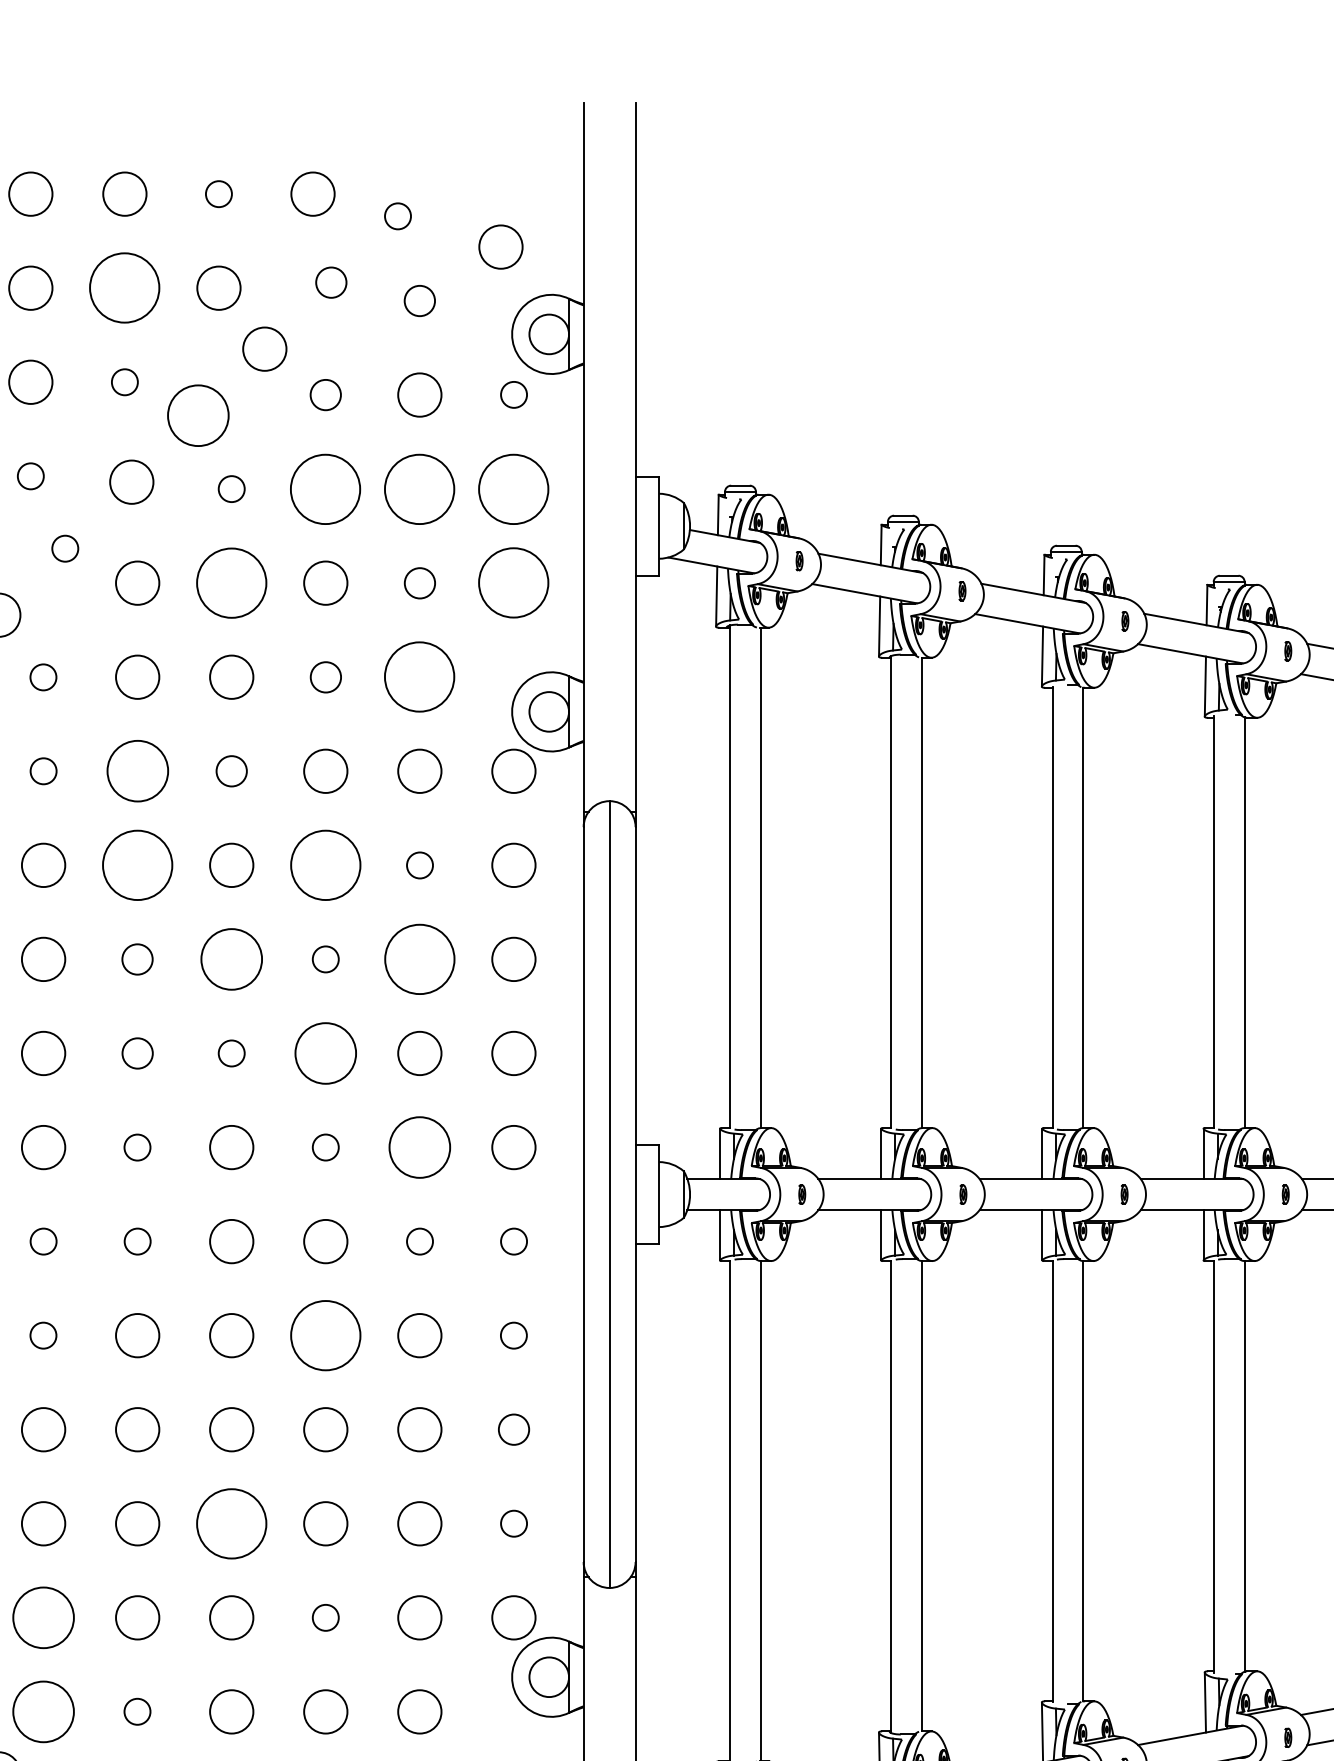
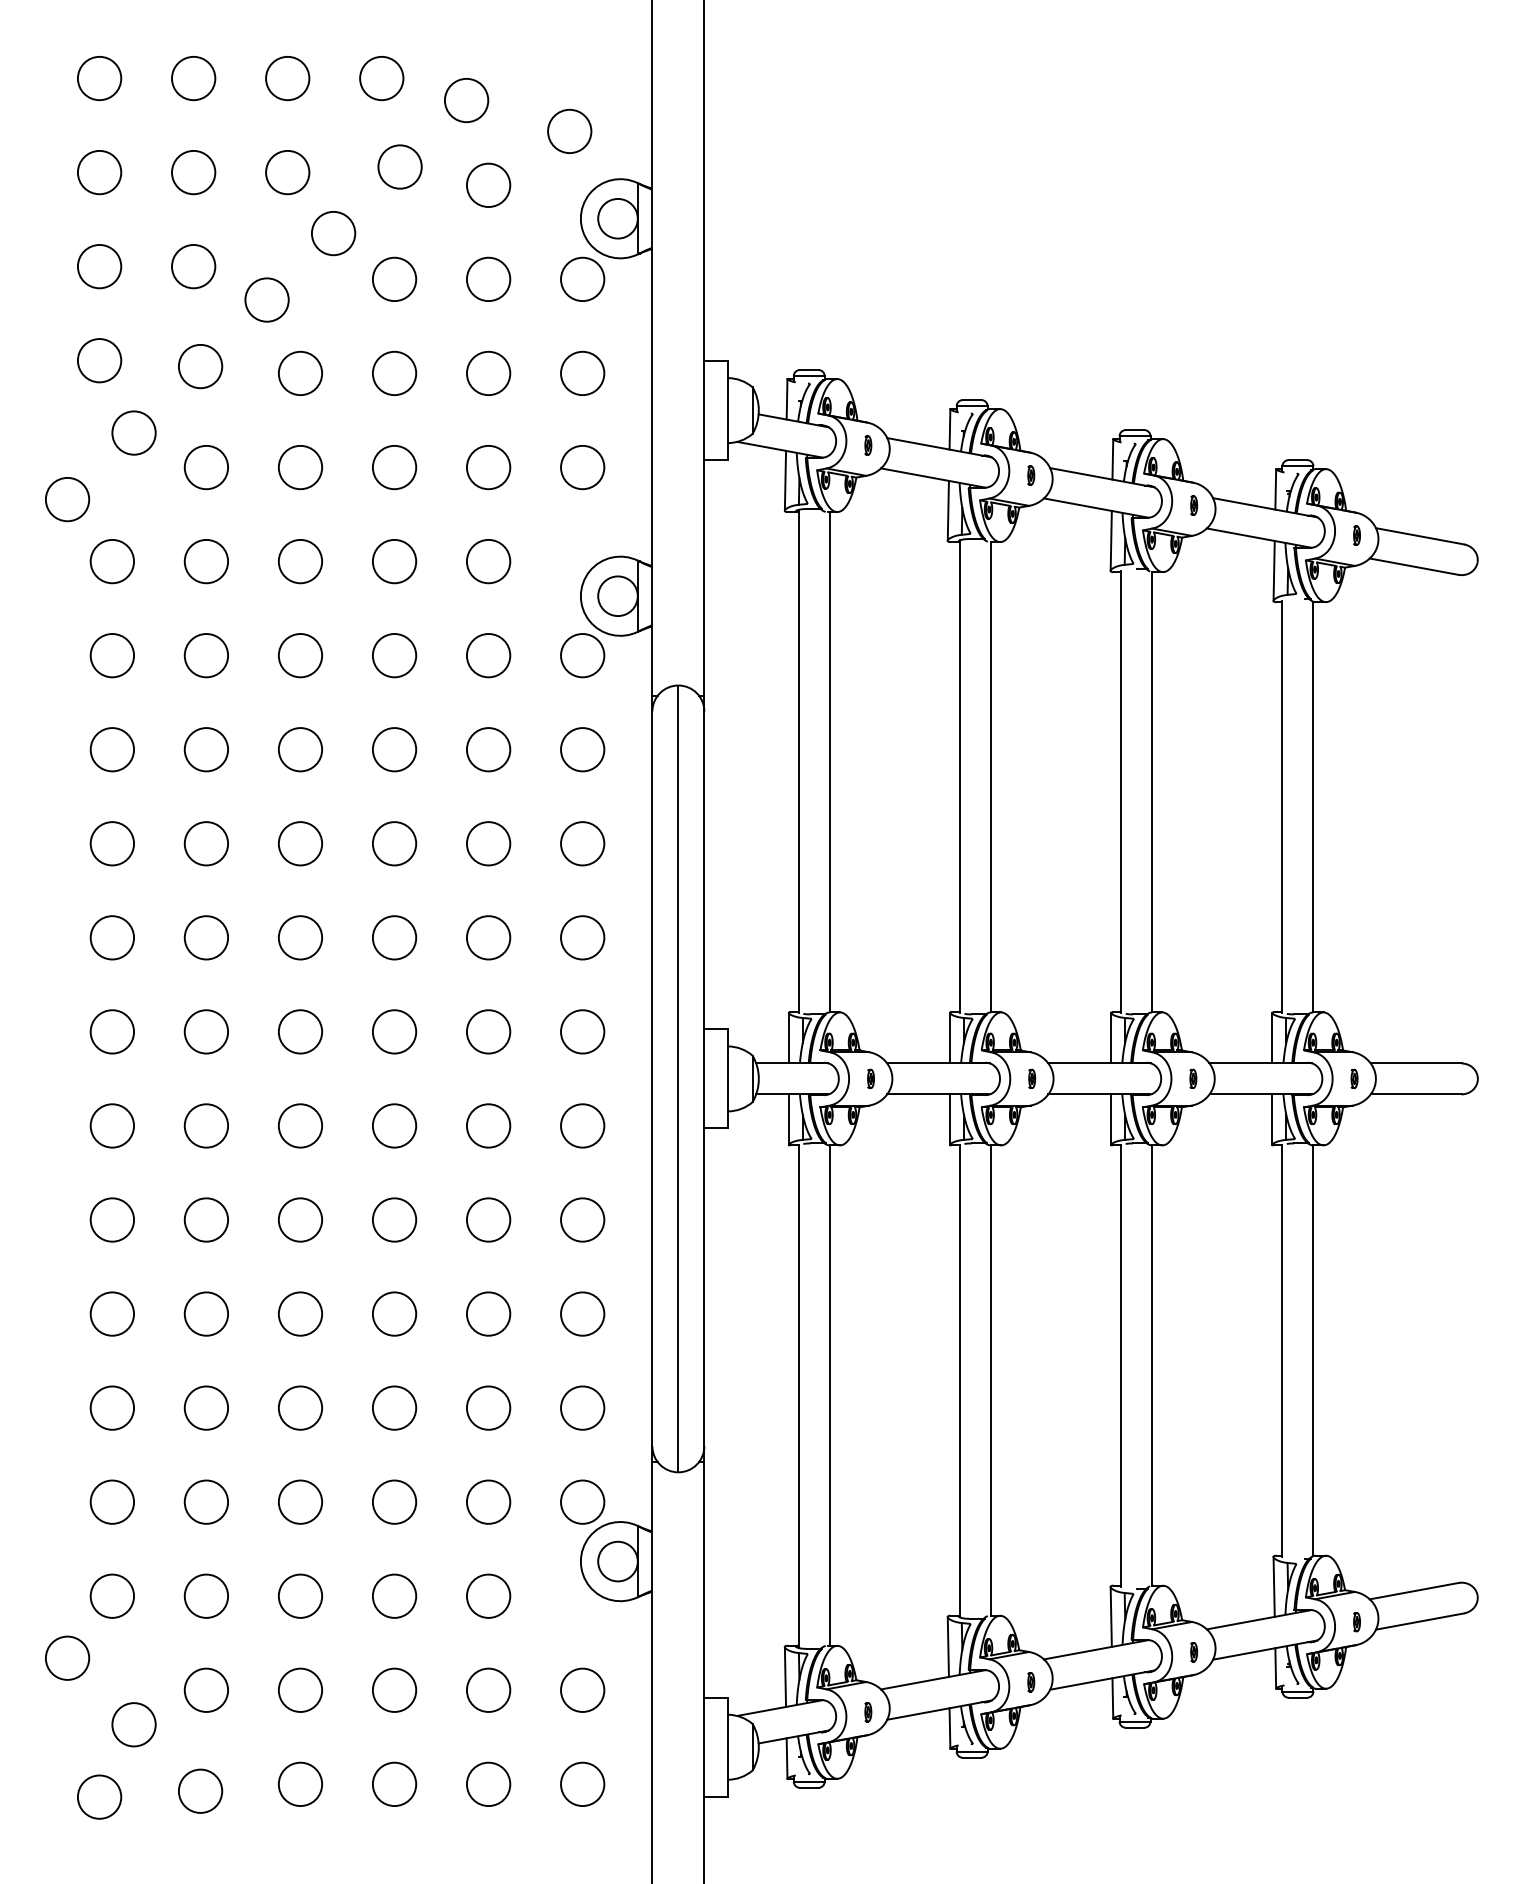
circle: (218, 194) -> (287, 78), size x1.67
circle: (397, 216) -> (466, 100), size x1.67
circle: (330, 282) -> (399, 166), size x1.43
circle: (124, 288) -> (193, 172), size x0.62
circle: (419, 301) -> (488, 185), size x1.43
circle: (124, 382) -> (193, 266), size x1.67
circle: (513, 394) -> (582, 278), size x1.67
circle: (325, 395) -> (394, 279), size x1.43
circle: (197, 415) -> (266, 299), size x0.71
circle: (30, 476) -> (99, 360), size x1.67
circle: (325, 488) -> (394, 372), size x0.62
circle: (419, 488) -> (488, 372), size x0.62
circle: (513, 488) -> (582, 372), size x0.62
circle: (231, 489) -> (300, 373), size x1.67
circle: (64, 548) -> (133, 432), size x1.67
circle: (231, 583) -> (300, 467), size x0.62
circle: (419, 583) -> (488, 467), size x1.43
circle: (513, 583) -> (582, 467), size x0.62
circle: (42, 677) -> (111, 561), size x1.67
circle: (325, 677) -> (394, 561), size x1.43
circle: (419, 677) -> (488, 561), size x0.62
circle: (43, 771) -> (112, 655), size x1.67
circle: (136, 771) -> (205, 655), size x0.71
circle: (231, 771) -> (300, 655), size x1.43
circle: (137, 865) -> (206, 749), size x0.62
circle: (325, 865) -> (394, 749), size x0.62
circle: (419, 865) -> (488, 749), size x1.67
circle: (136, 959) -> (205, 843), size x1.43
circle: (231, 959) -> (300, 843), size x0.71
circle: (325, 959) -> (394, 843), size x1.67
circle: (419, 959) -> (488, 843), size x0.62
circle: (137, 1053) -> (206, 937), size x1.43
circle: (231, 1053) -> (300, 937), size x1.67
circle: (325, 1053) -> (394, 937), size x0.71
circle: (136, 1147) -> (205, 1031), size x1.67
circle: (325, 1147) -> (394, 1031), size x1.67
circle: (419, 1147) -> (488, 1031), size x0.71
circle: (43, 1241) -> (112, 1125), size x1.67
circle: (137, 1241) -> (206, 1125), size x1.67
circle: (419, 1241) -> (488, 1125), size x1.67
circle: (513, 1241) -> (582, 1125), size x1.67
circle: (42, 1335) -> (111, 1219), size x1.67
circle: (325, 1335) -> (394, 1219), size x0.62
circle: (513, 1335) -> (582, 1219), size x1.67
circle: (513, 1429) -> (582, 1313), size x1.43
circle: (231, 1523) -> (300, 1407), size x0.62
circle: (513, 1523) -> (582, 1407), size x1.67
circle: (43, 1617) -> (112, 1501), size x0.71
circle: (325, 1617) -> (394, 1501), size x1.67
circle: (43, 1711) -> (112, 1595), size x0.71
circle: (136, 1711) -> (205, 1595), size x1.67

